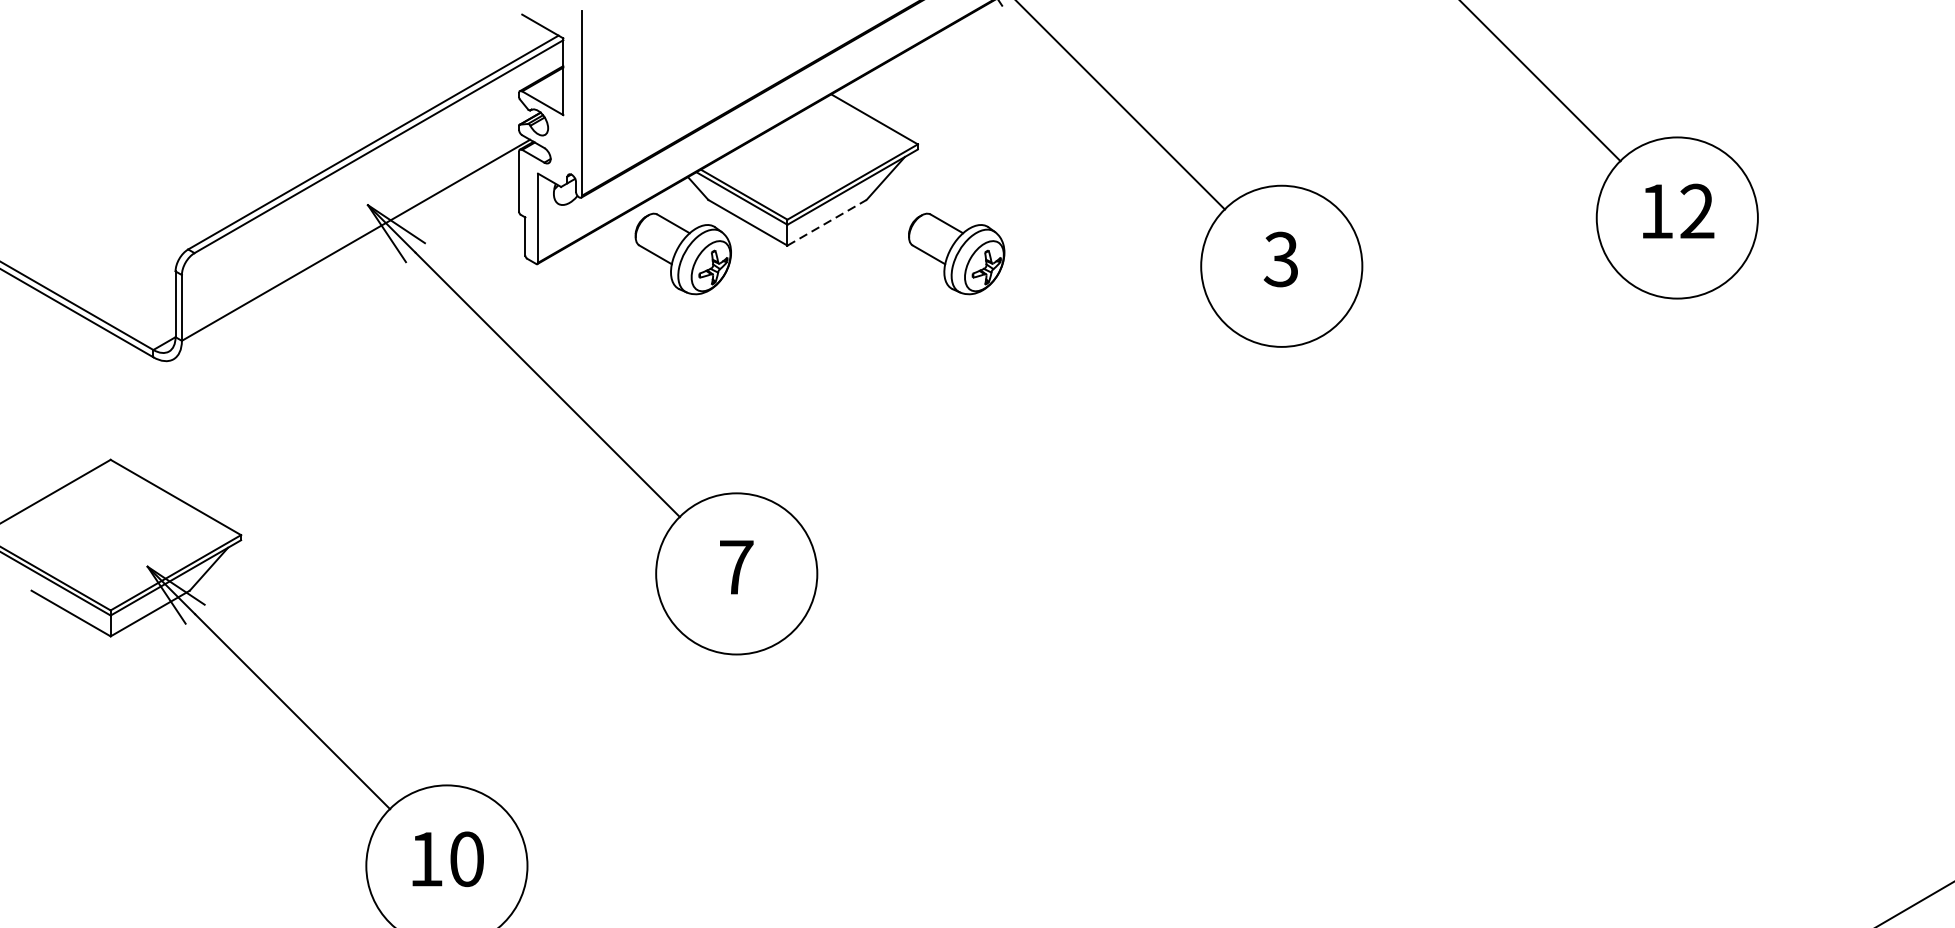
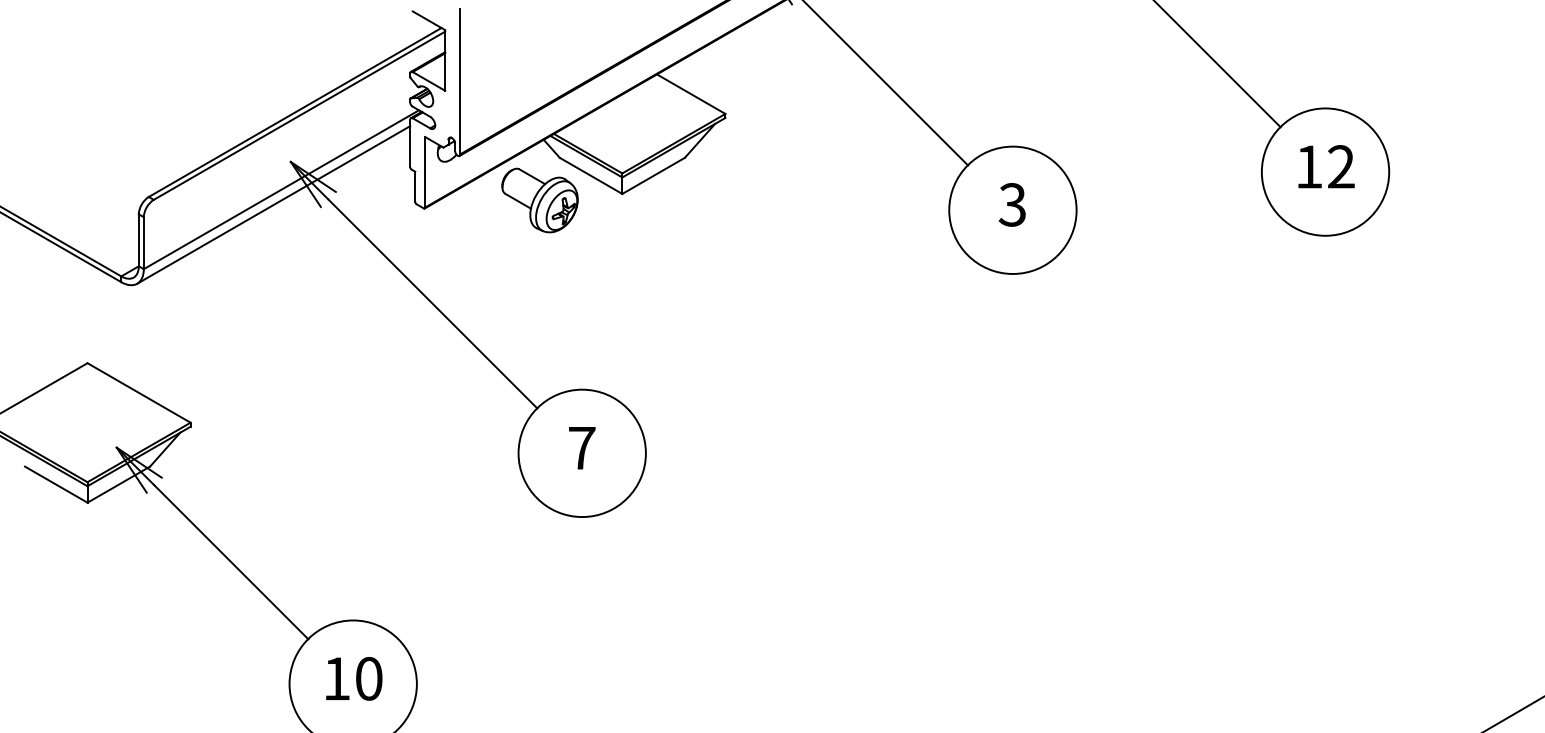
line: (828, 222) -> (654, 175), dashed -> solid
part: (955, 253) -> (755, 200), removed
line: (346, 258) -> (273, 204), added

